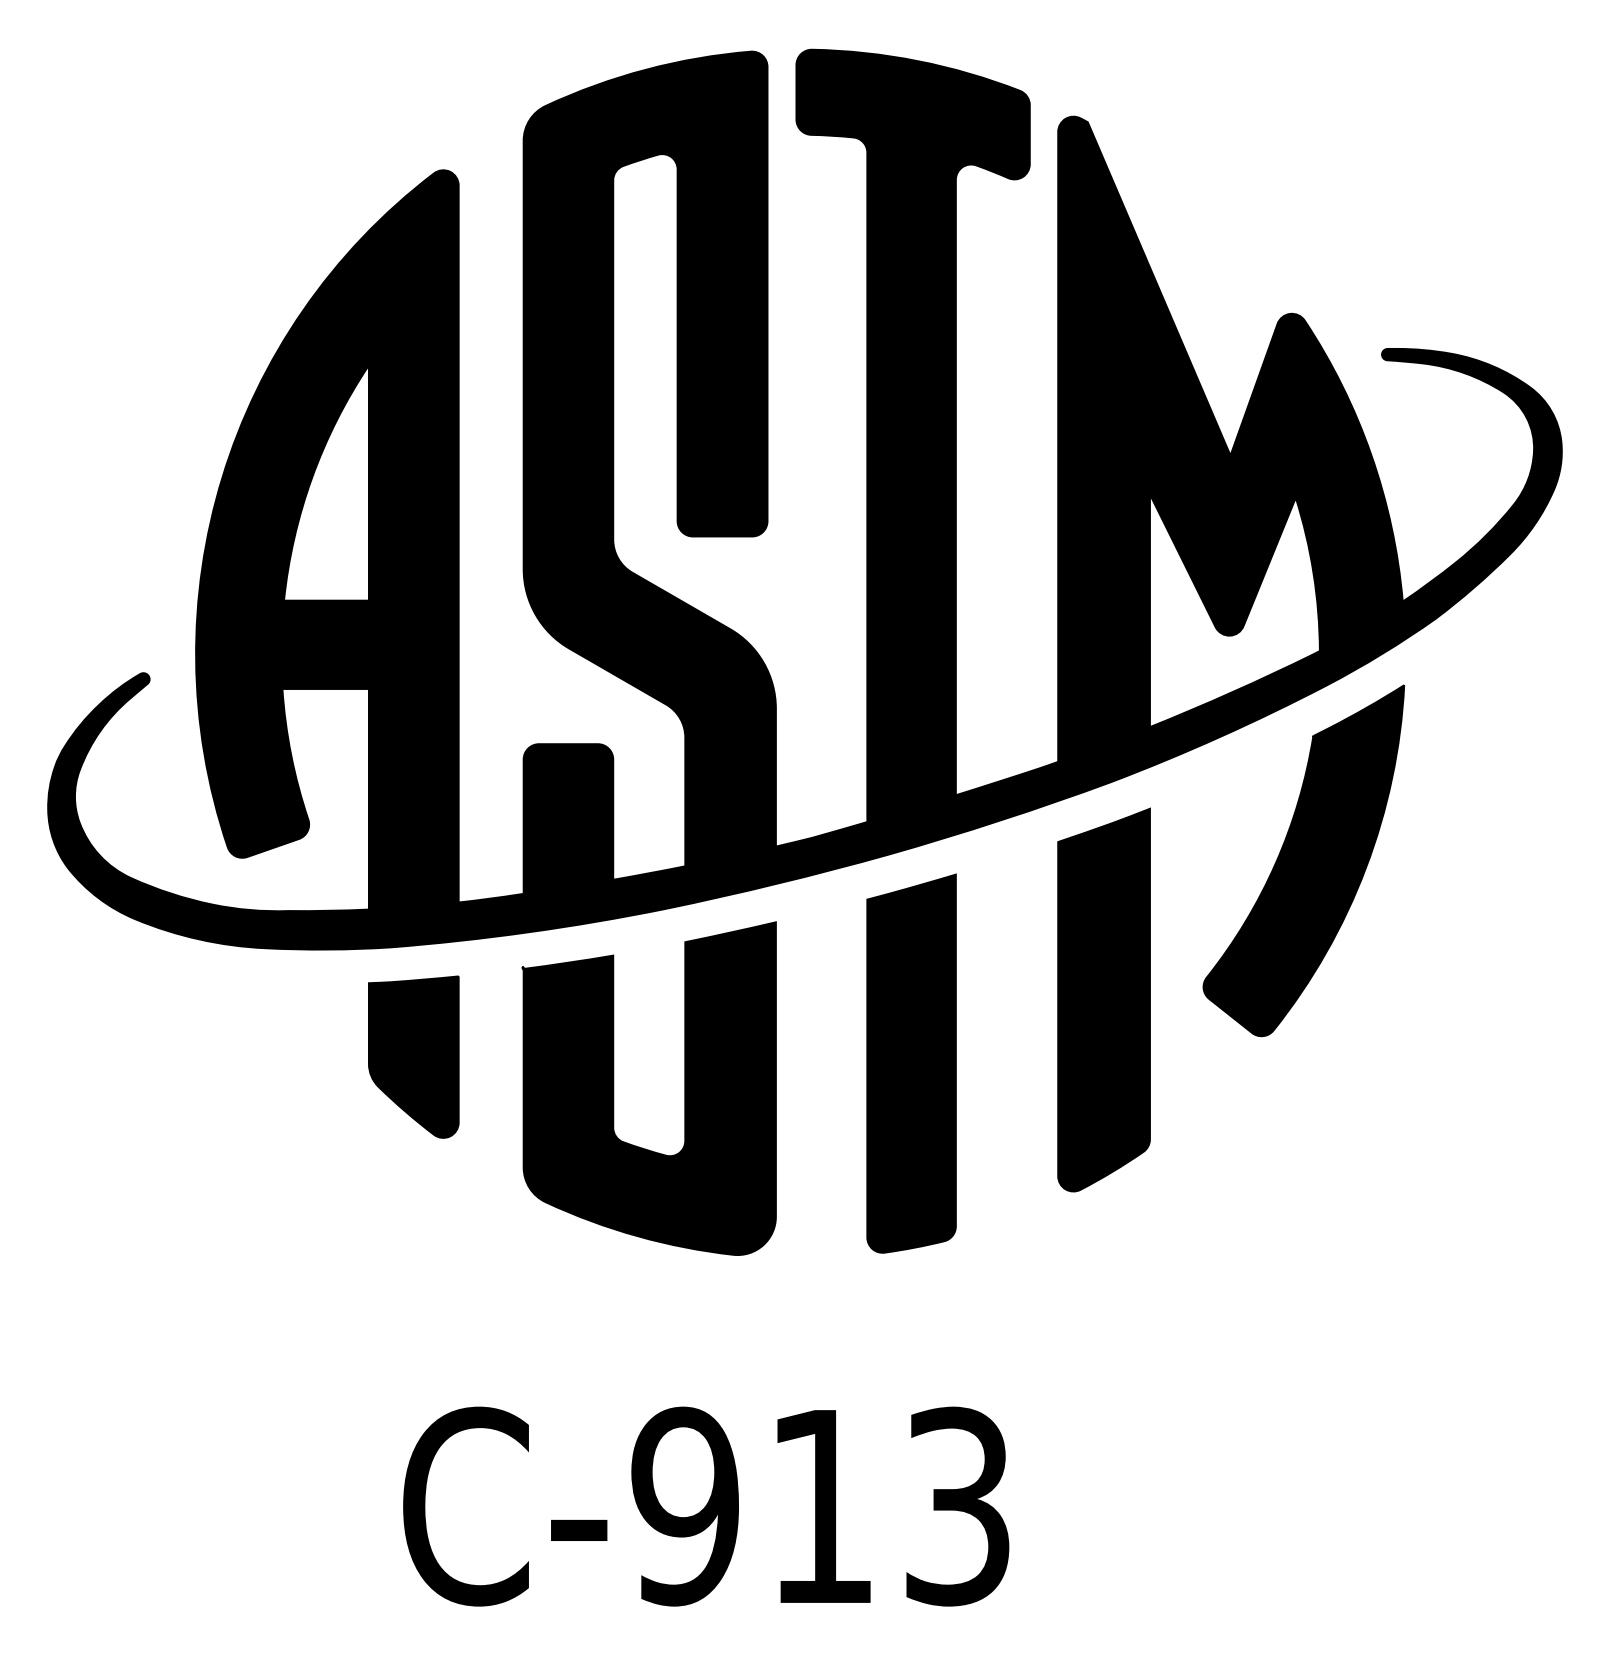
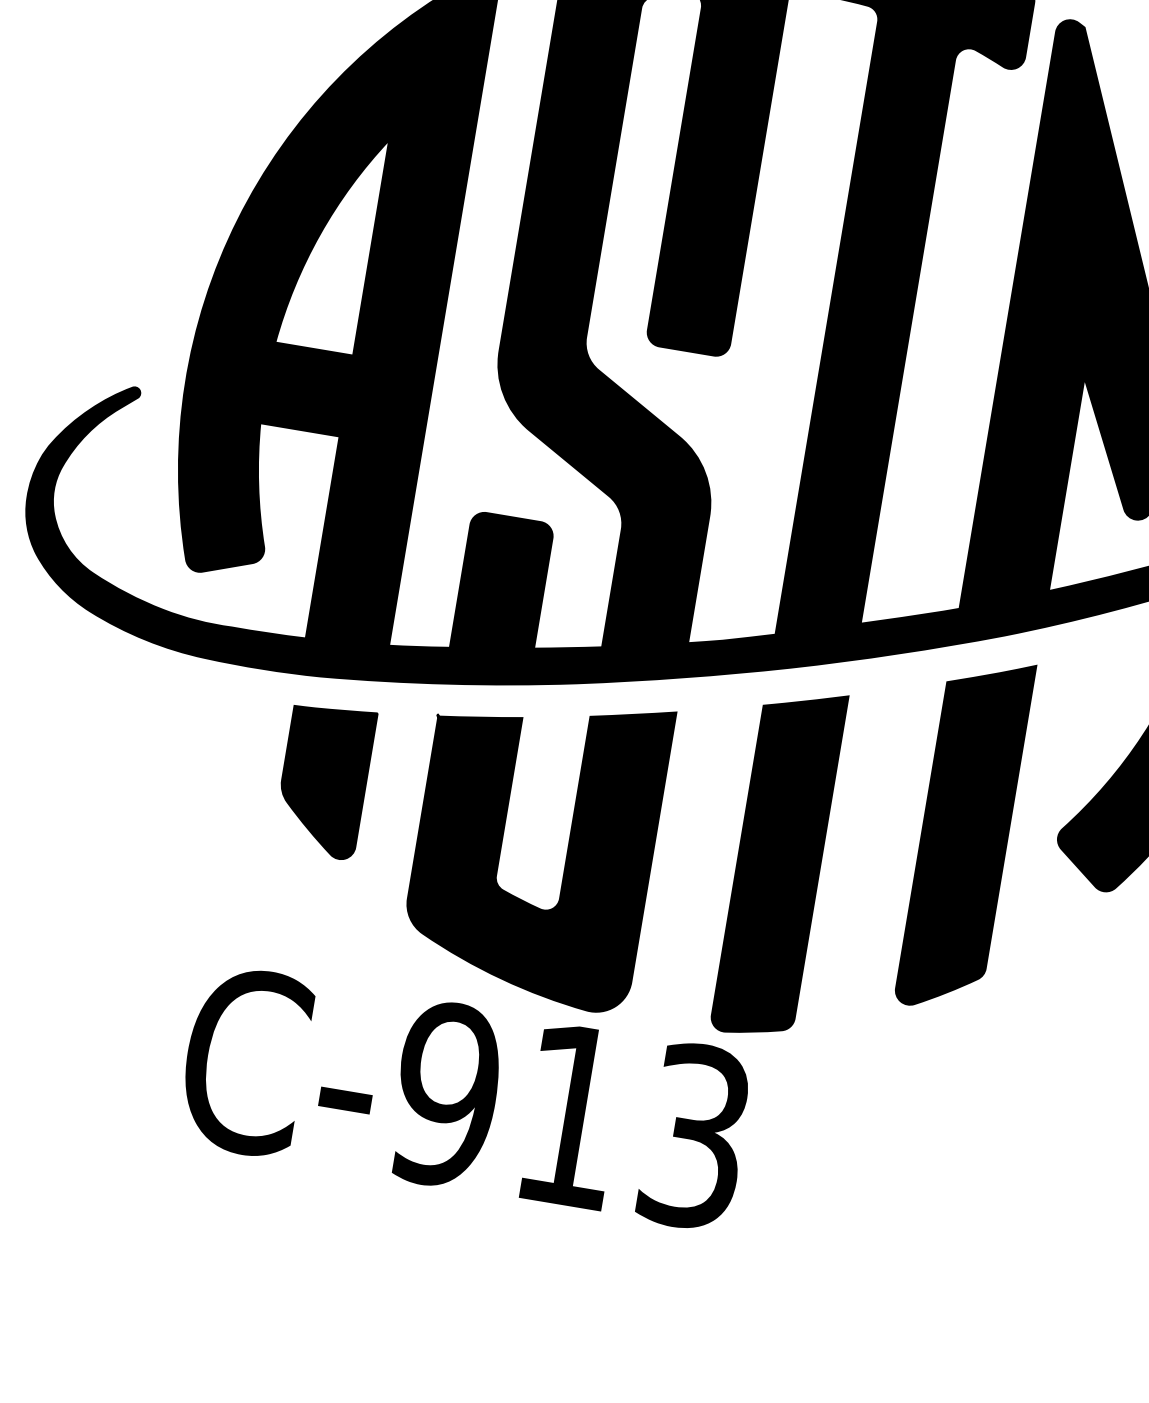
text: (706, 1506) -> (465, 1098), moved

